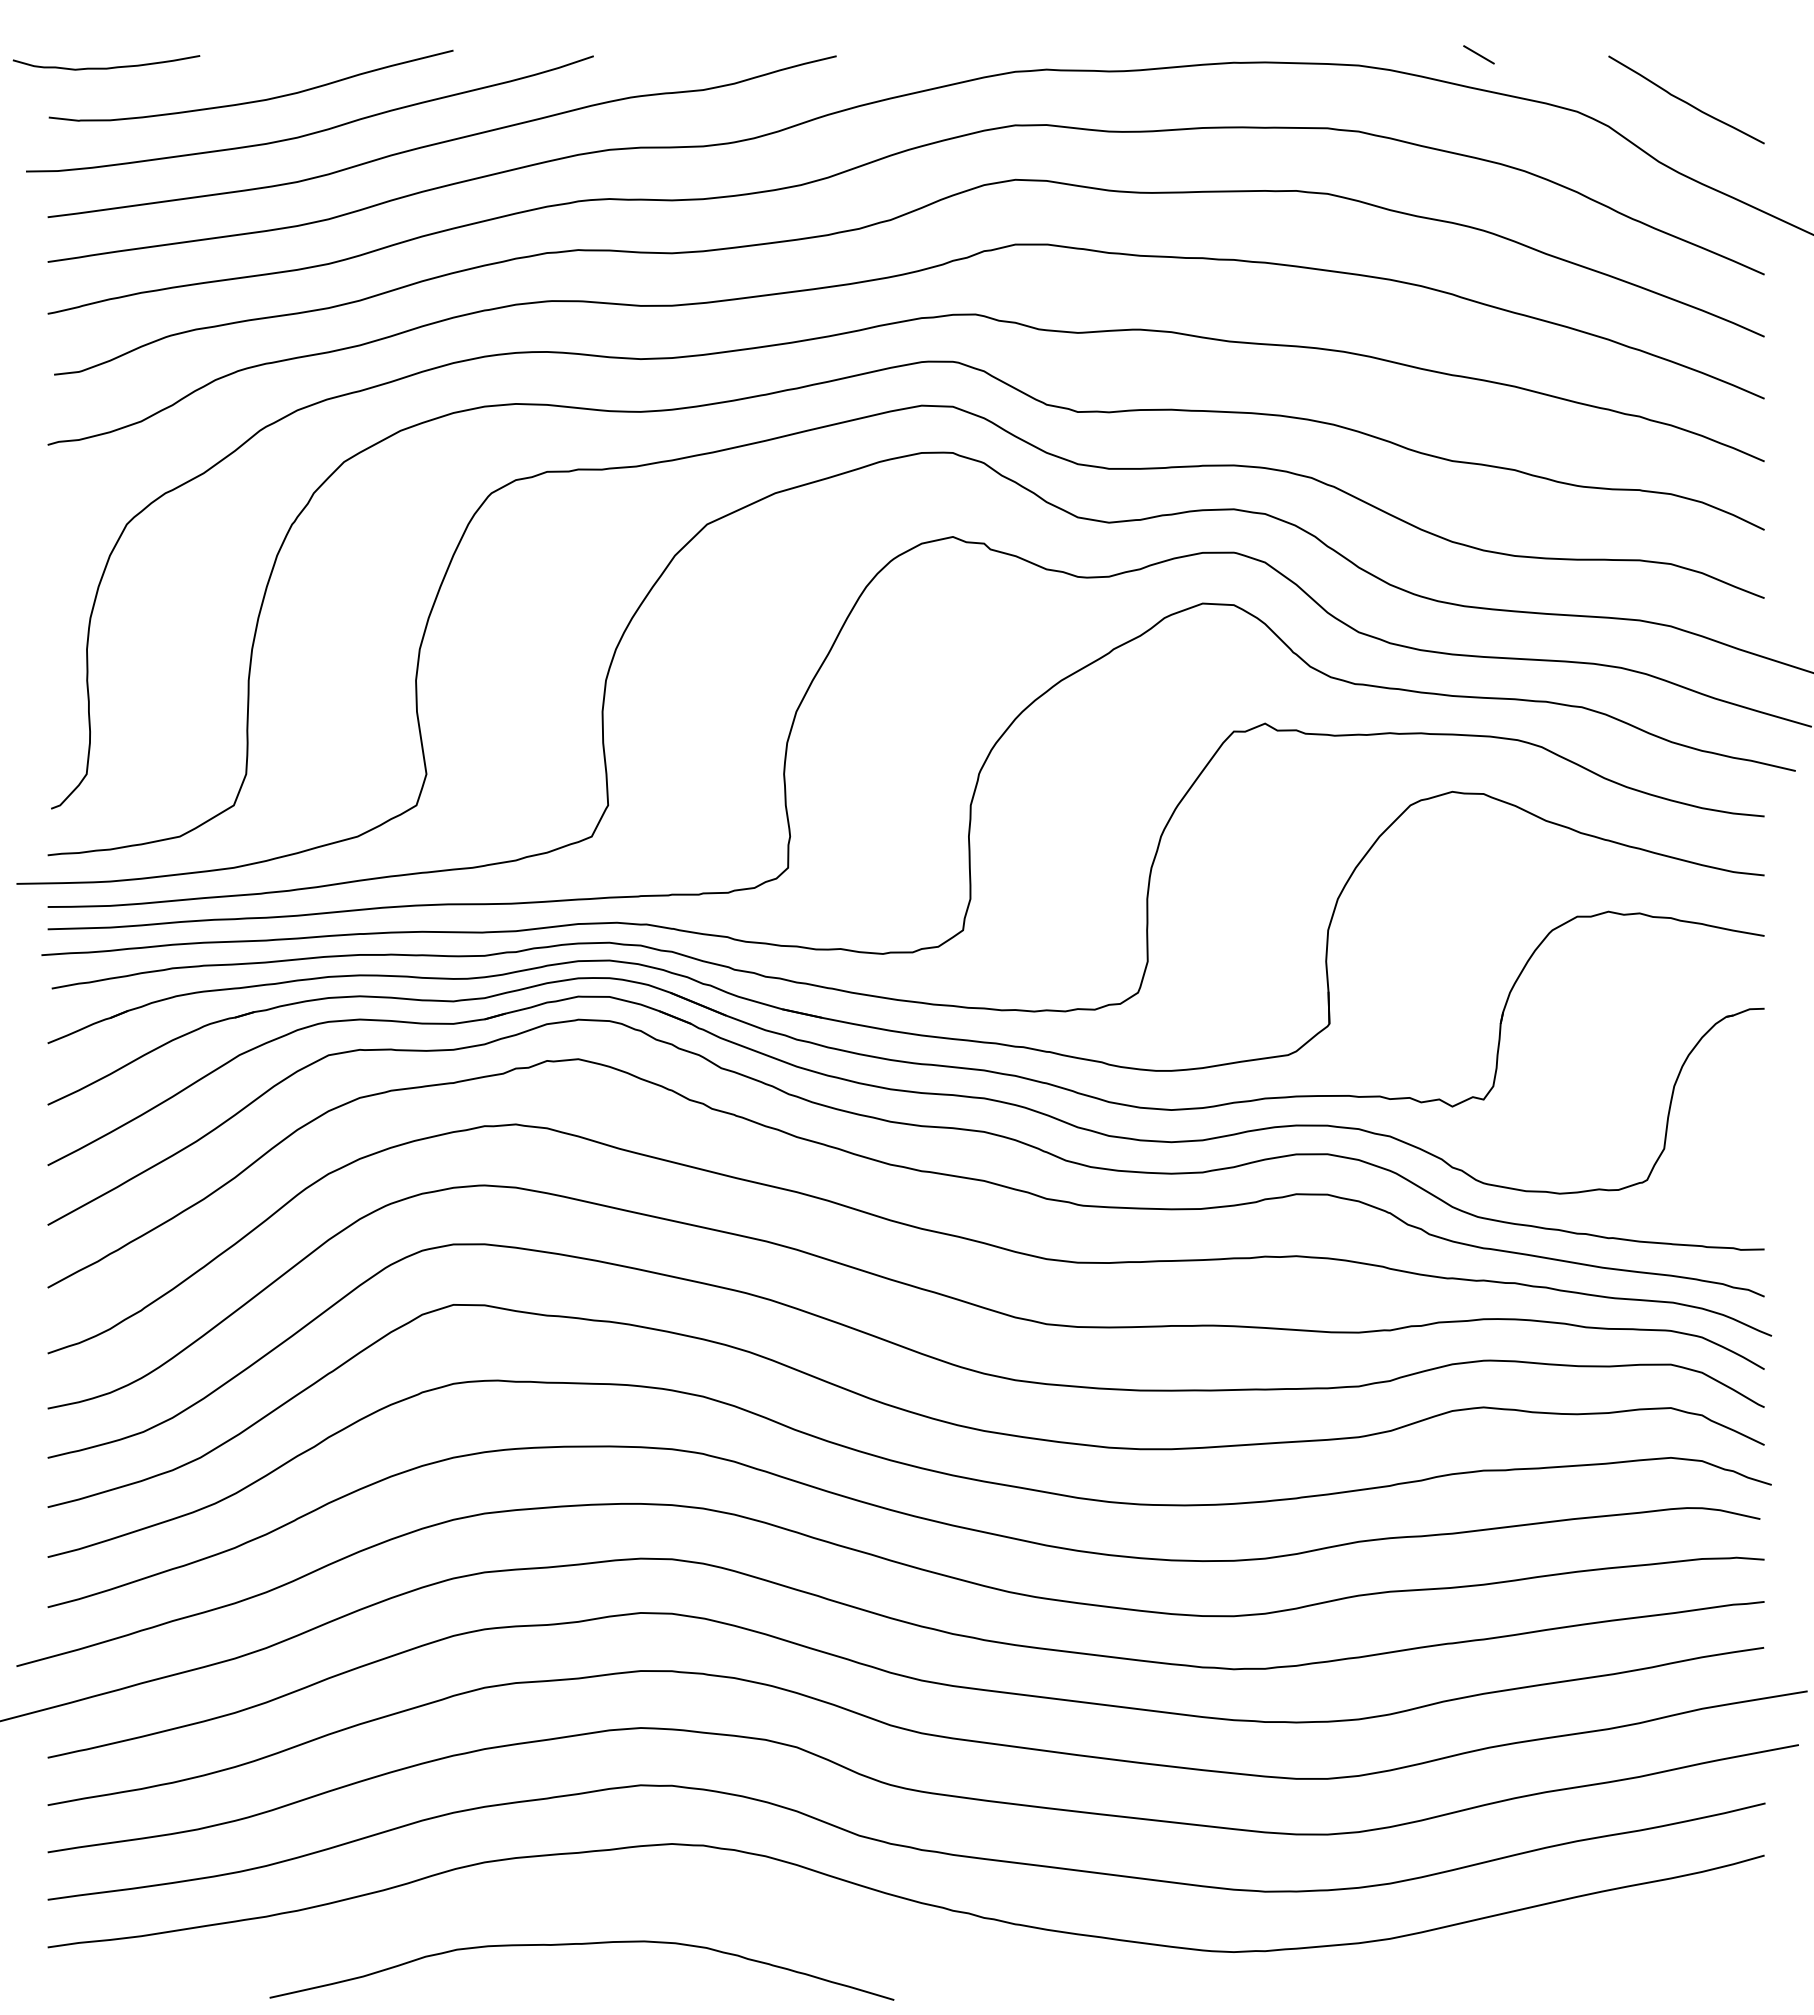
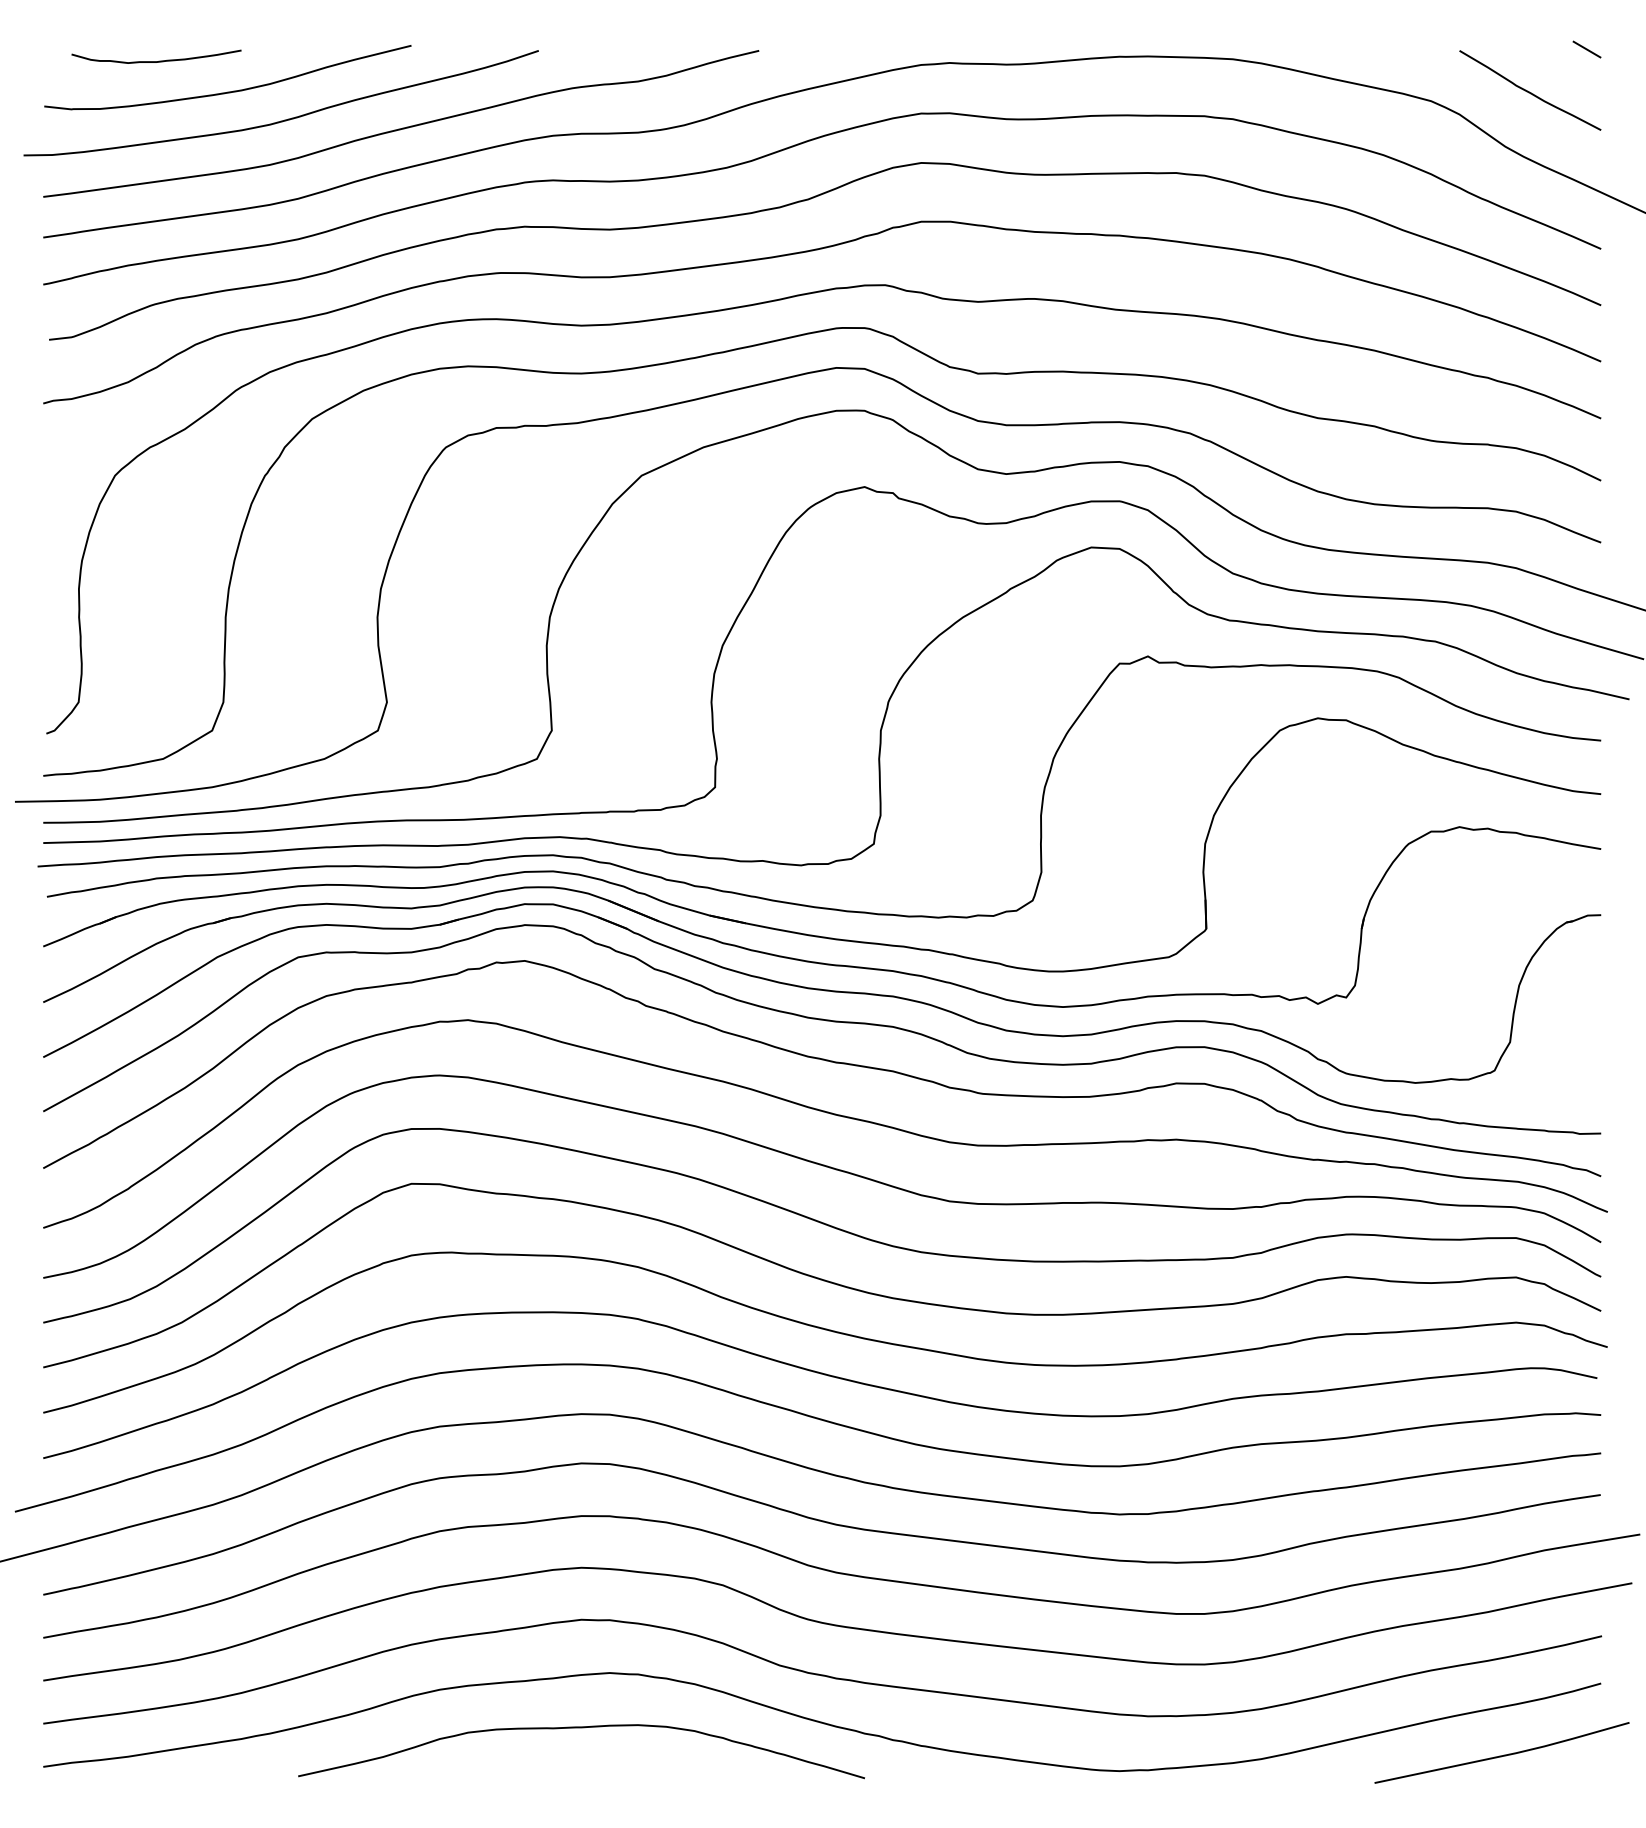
line: (1478, 54) -> (1586, 49), moved
curve: (106, 67) -> (156, 61), moved
line: (1654, 1934) -> (1501, 1755), added
curve: (581, 1944) -> (581, 1727), moved

